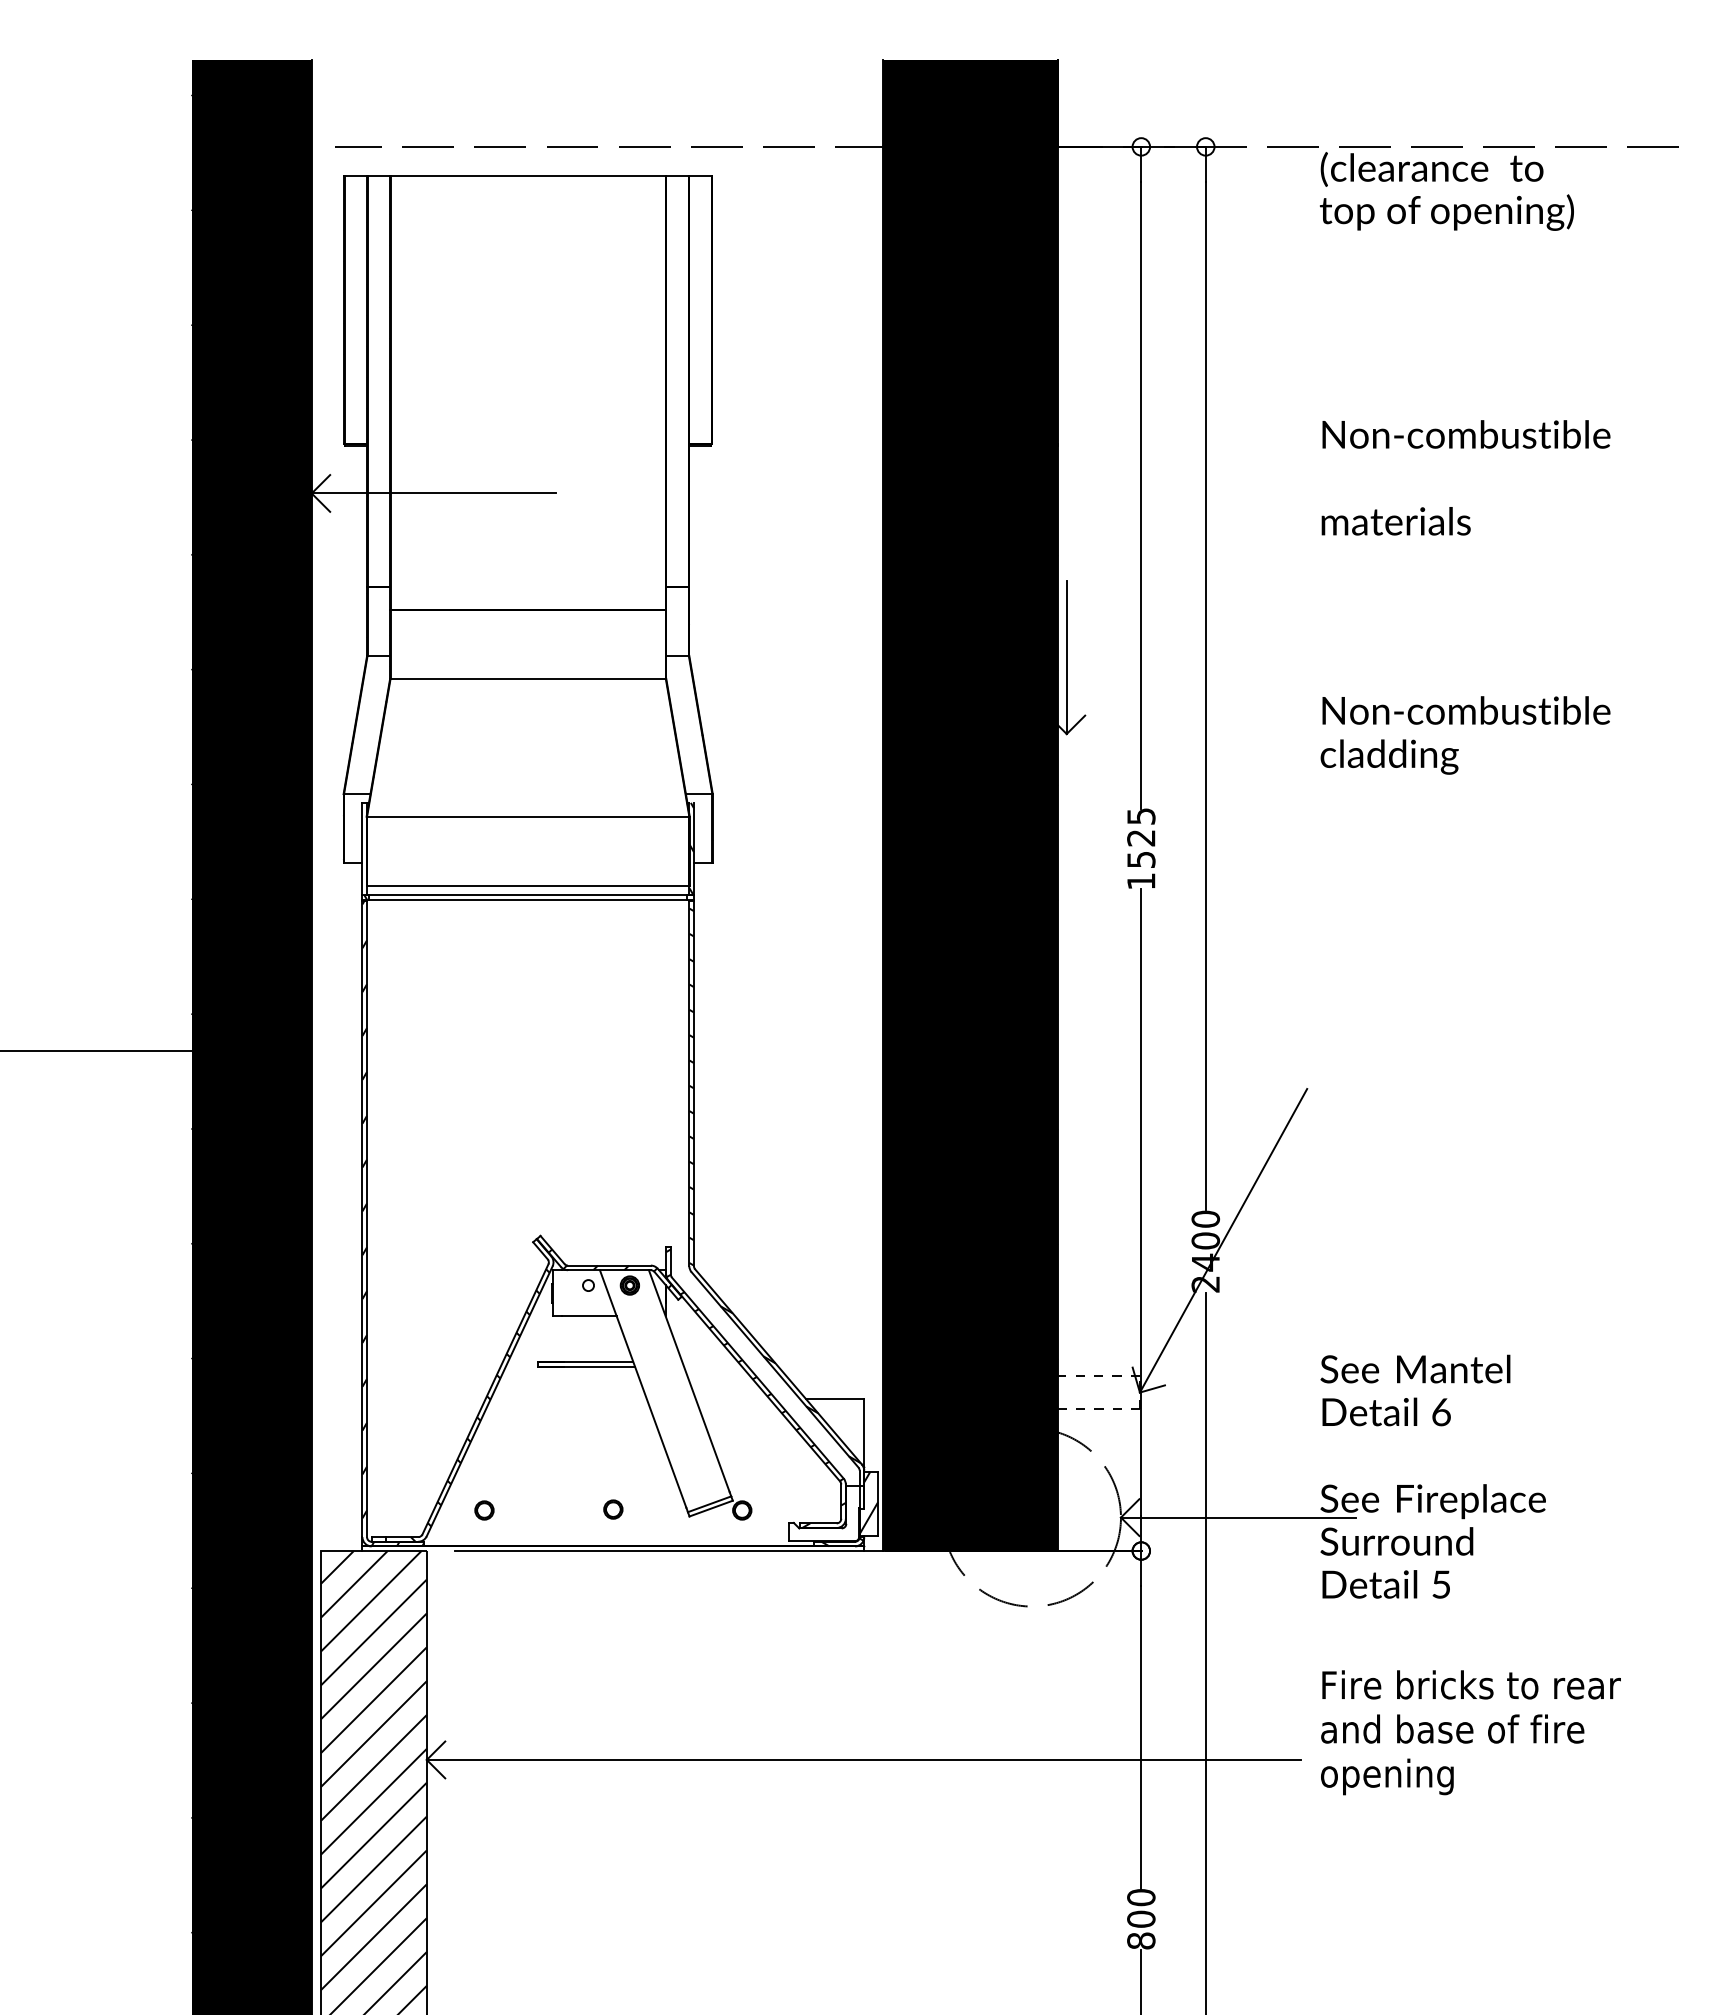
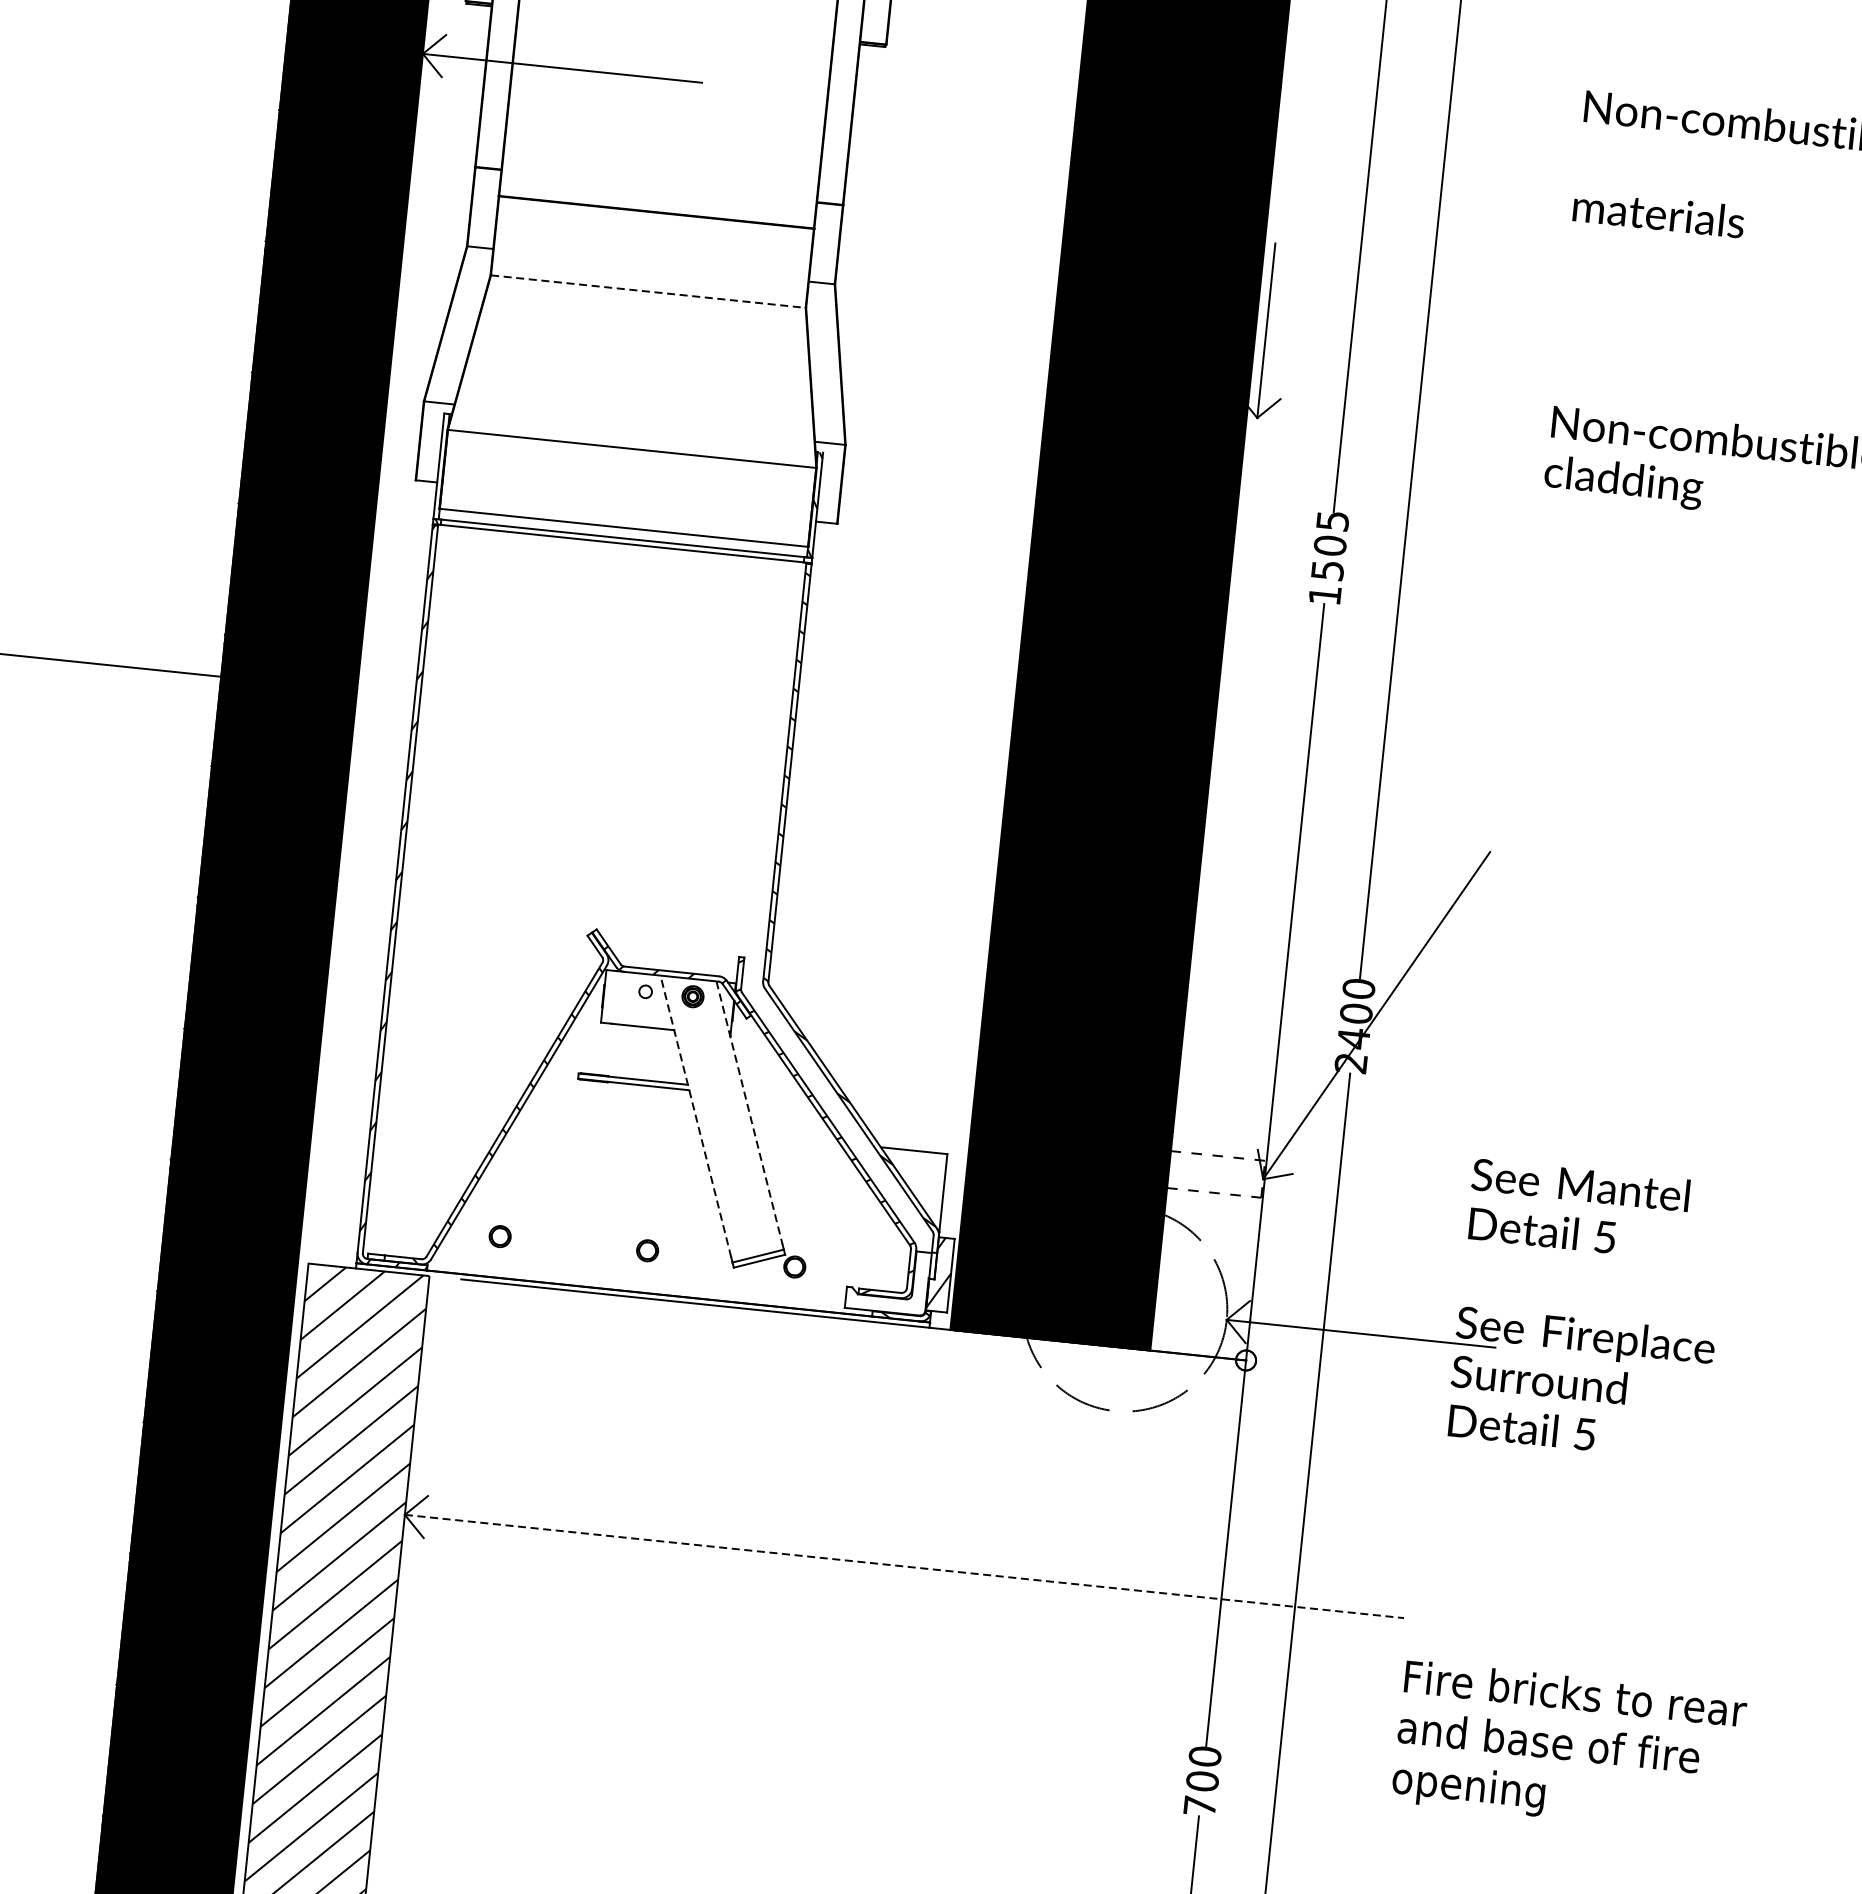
line: (528, 679) -> (648, 292), solid -> dashed
text: (1141, 837) -> (1330, 545), 1525 -> 1505
line: (689, 1381) -> (749, 1113), solid -> dashed
line: (642, 1388) -> (695, 1115), solid -> dashed
text: (1441, 1412) -> (1605, 1237), 6 -> 5
text: (1470, 1732) -> (1568, 1747), moved
line: (864, 1759) -> (905, 1566), solid -> dashed
text: (1141, 1940) -> (1200, 1805), 800 -> 700

